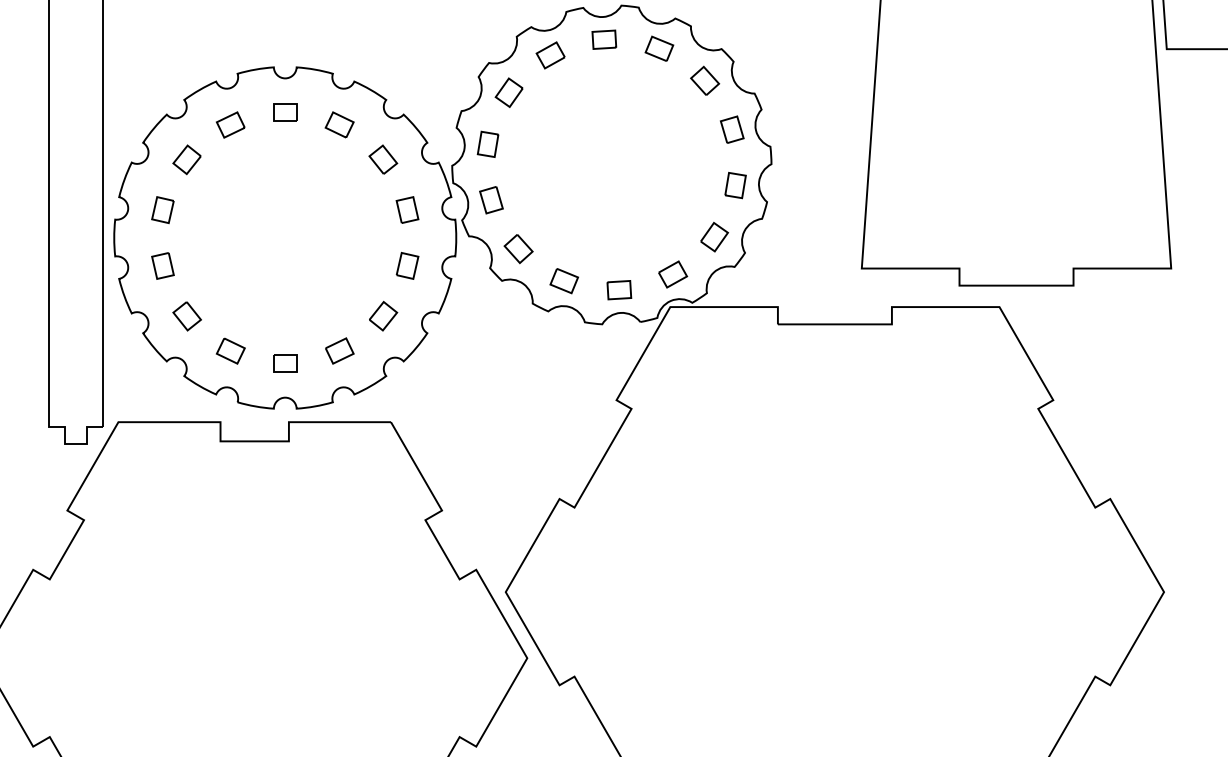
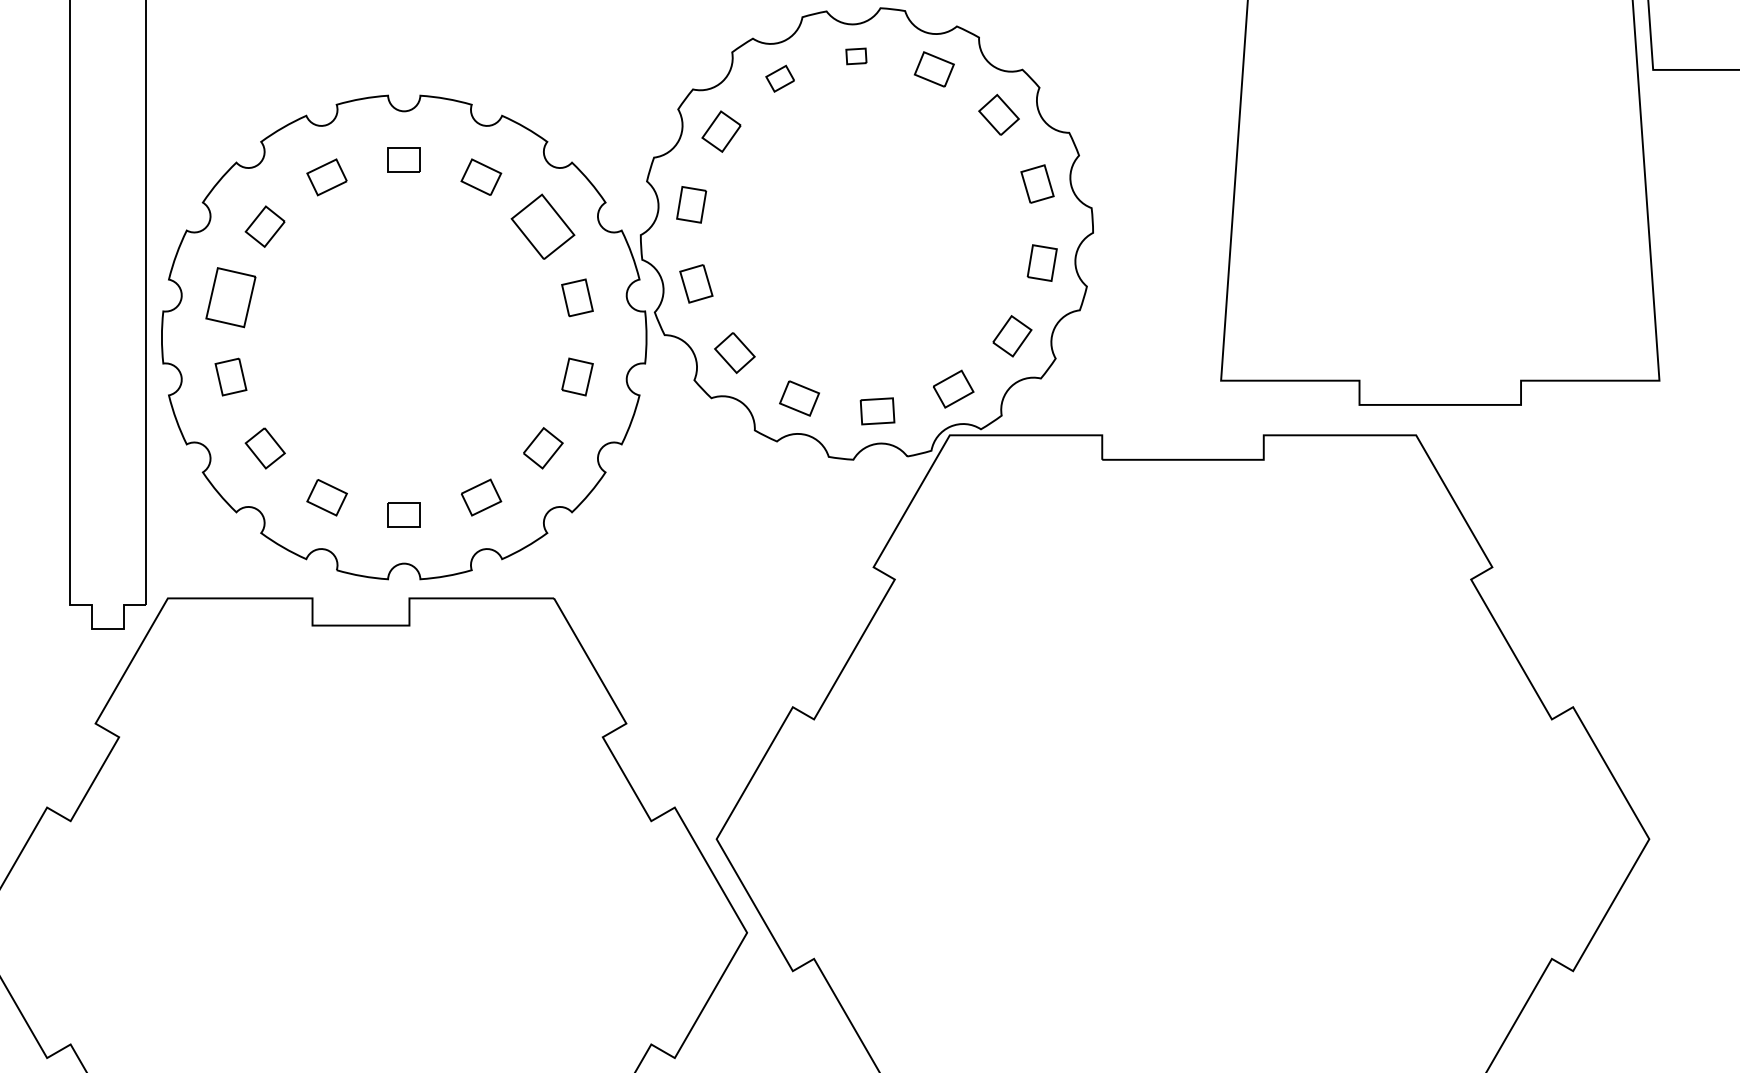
part: (604, 39) -> (856, 56), size x0.6
part: (550, 55) -> (780, 78), size x0.7
part: (383, 159) -> (543, 226), size x1.6
part: (162, 210) -> (230, 298), size x1.6

